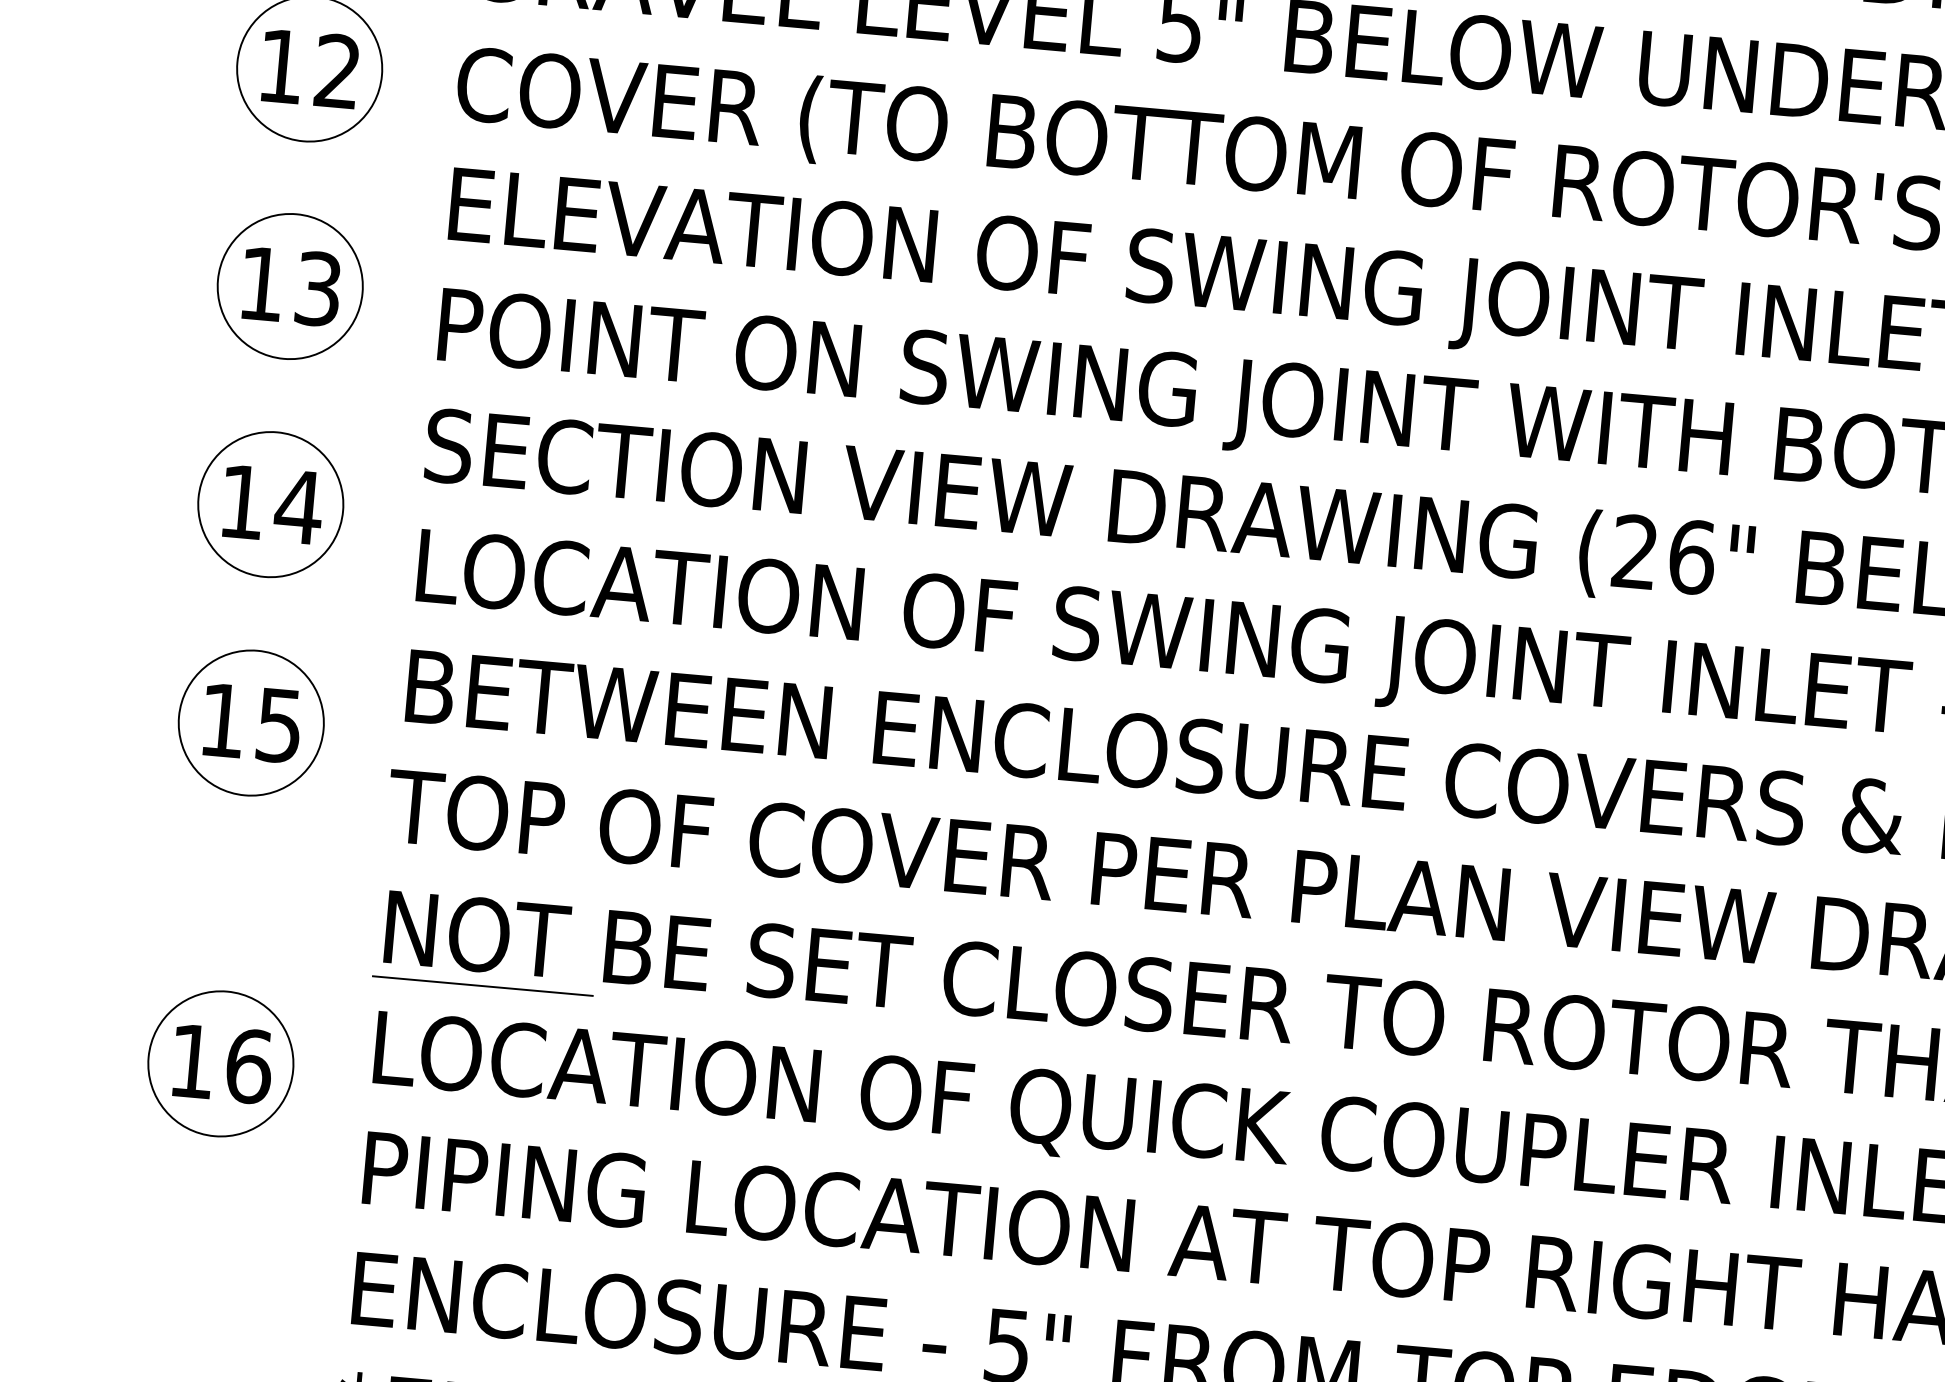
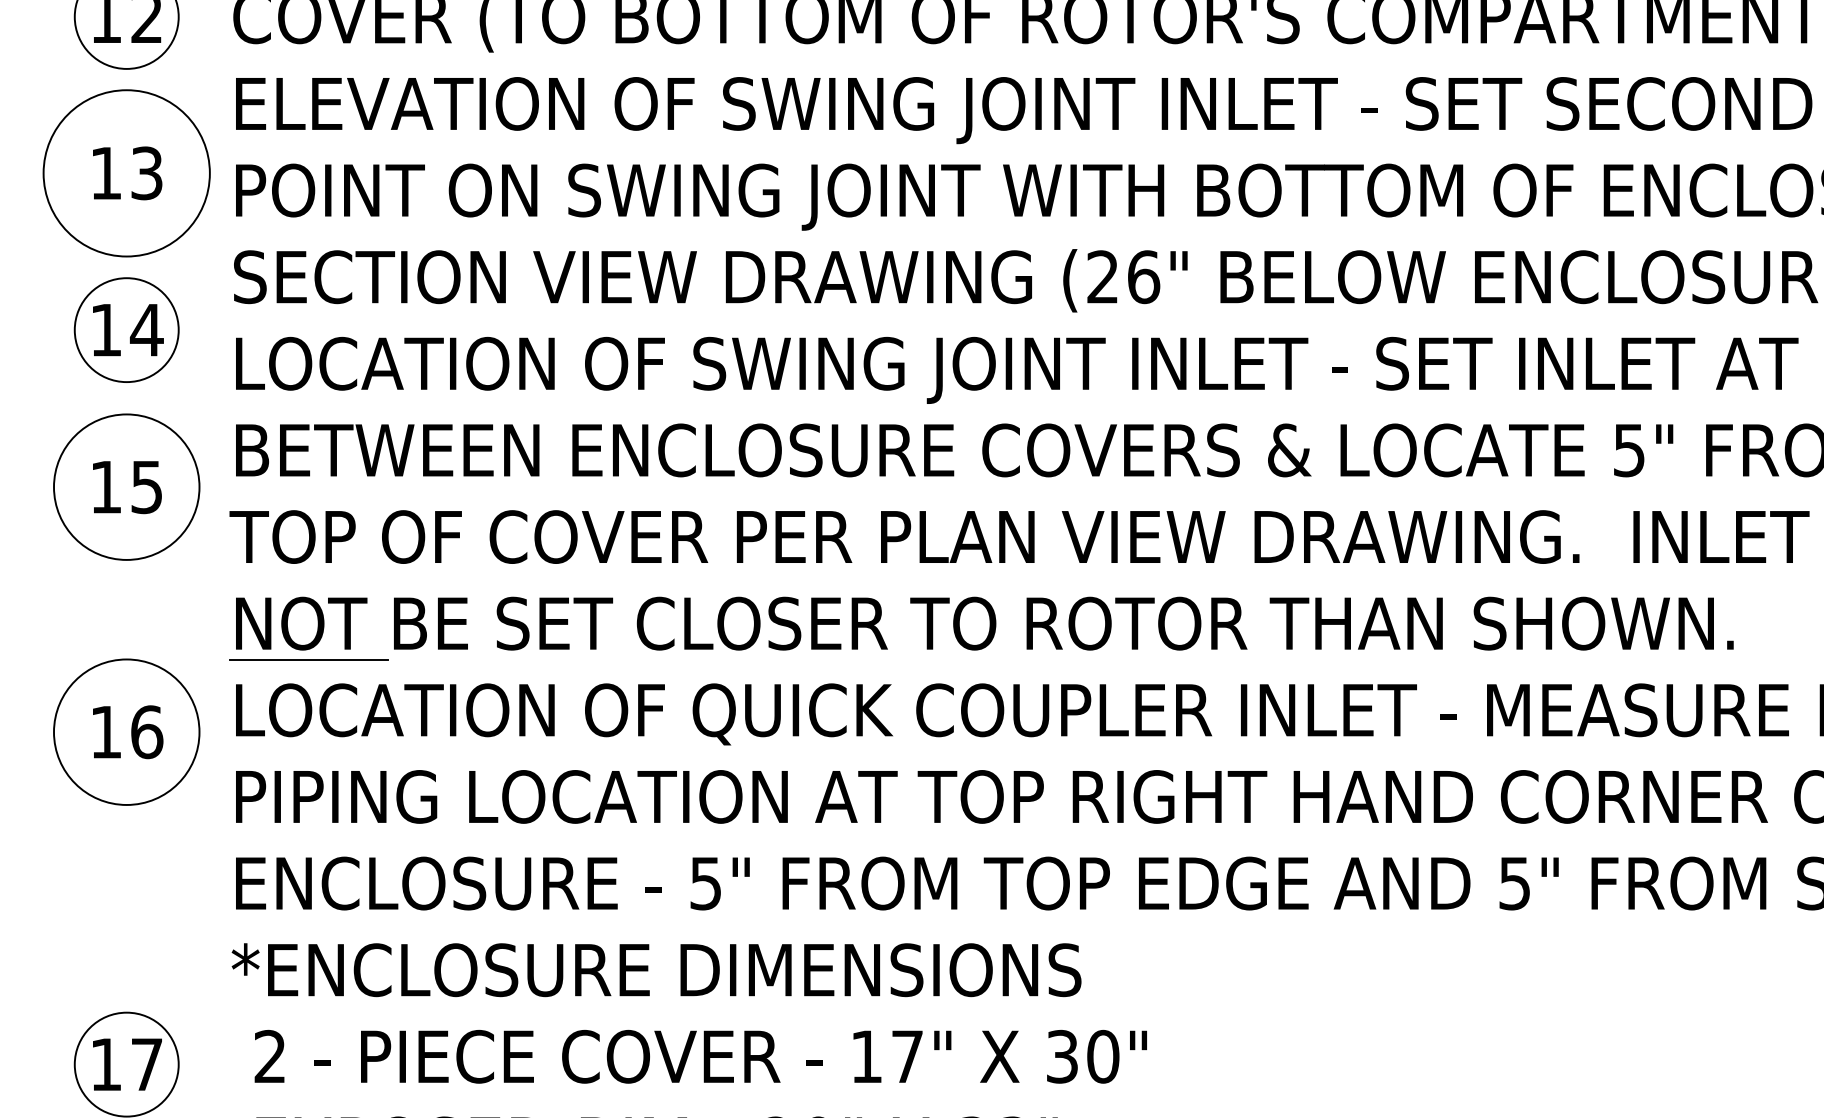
circle: (289, 286) -> (126, 173), size x1.6
circle: (250, 723) -> (126, 487), size x1.4
circle: (220, 1064) -> (126, 732), size x1.4

